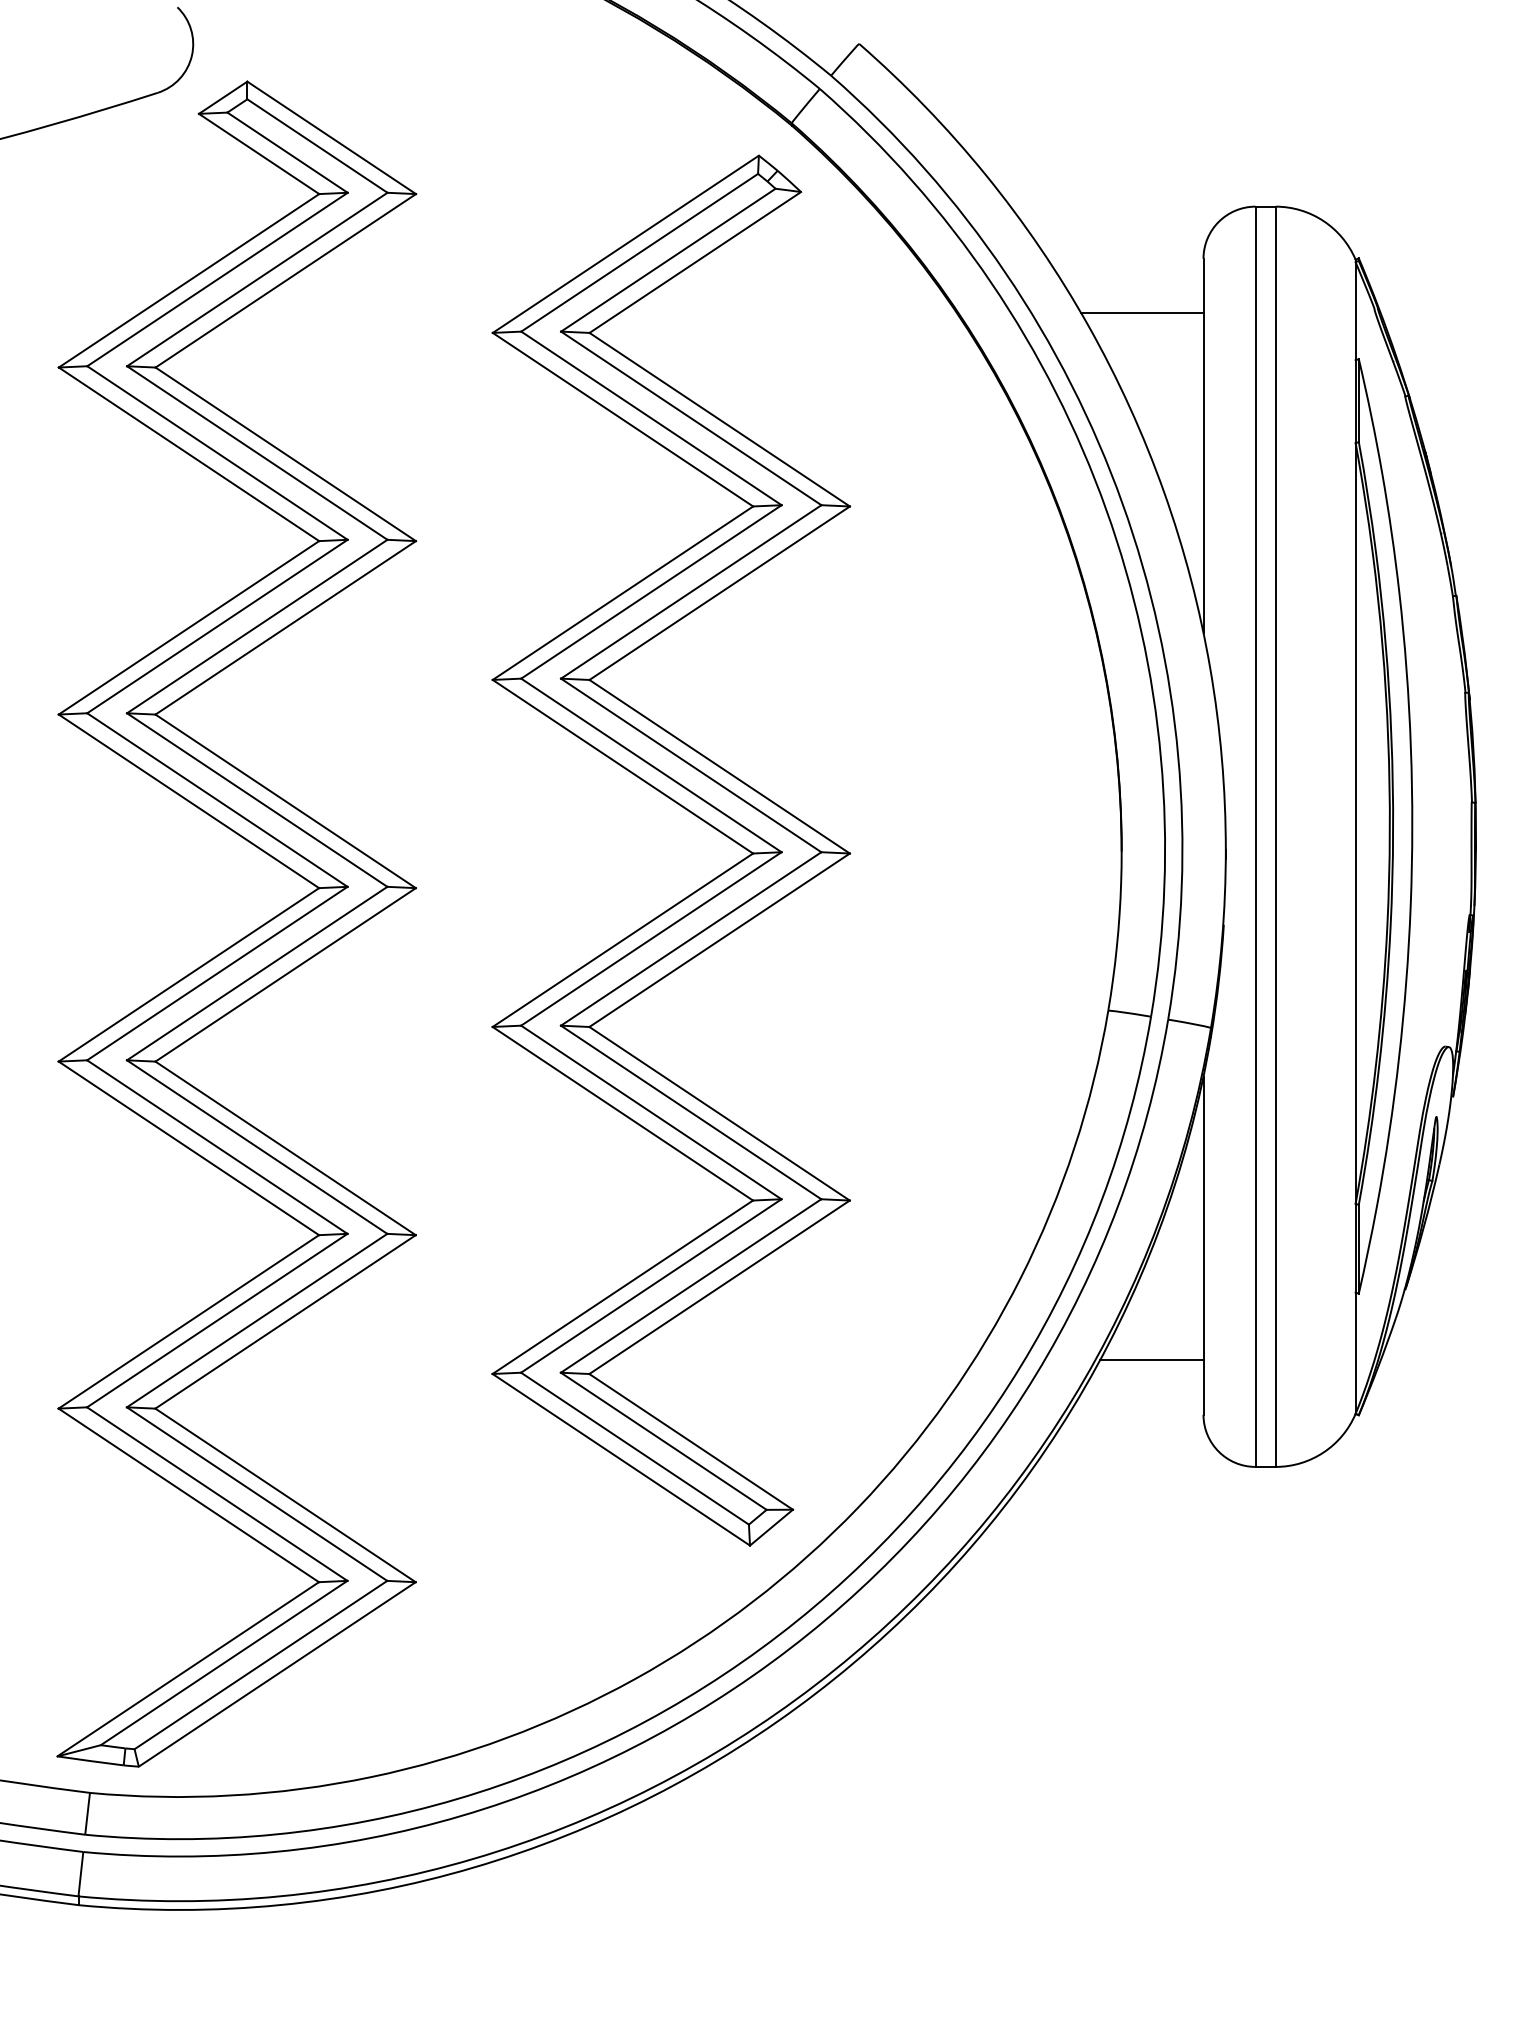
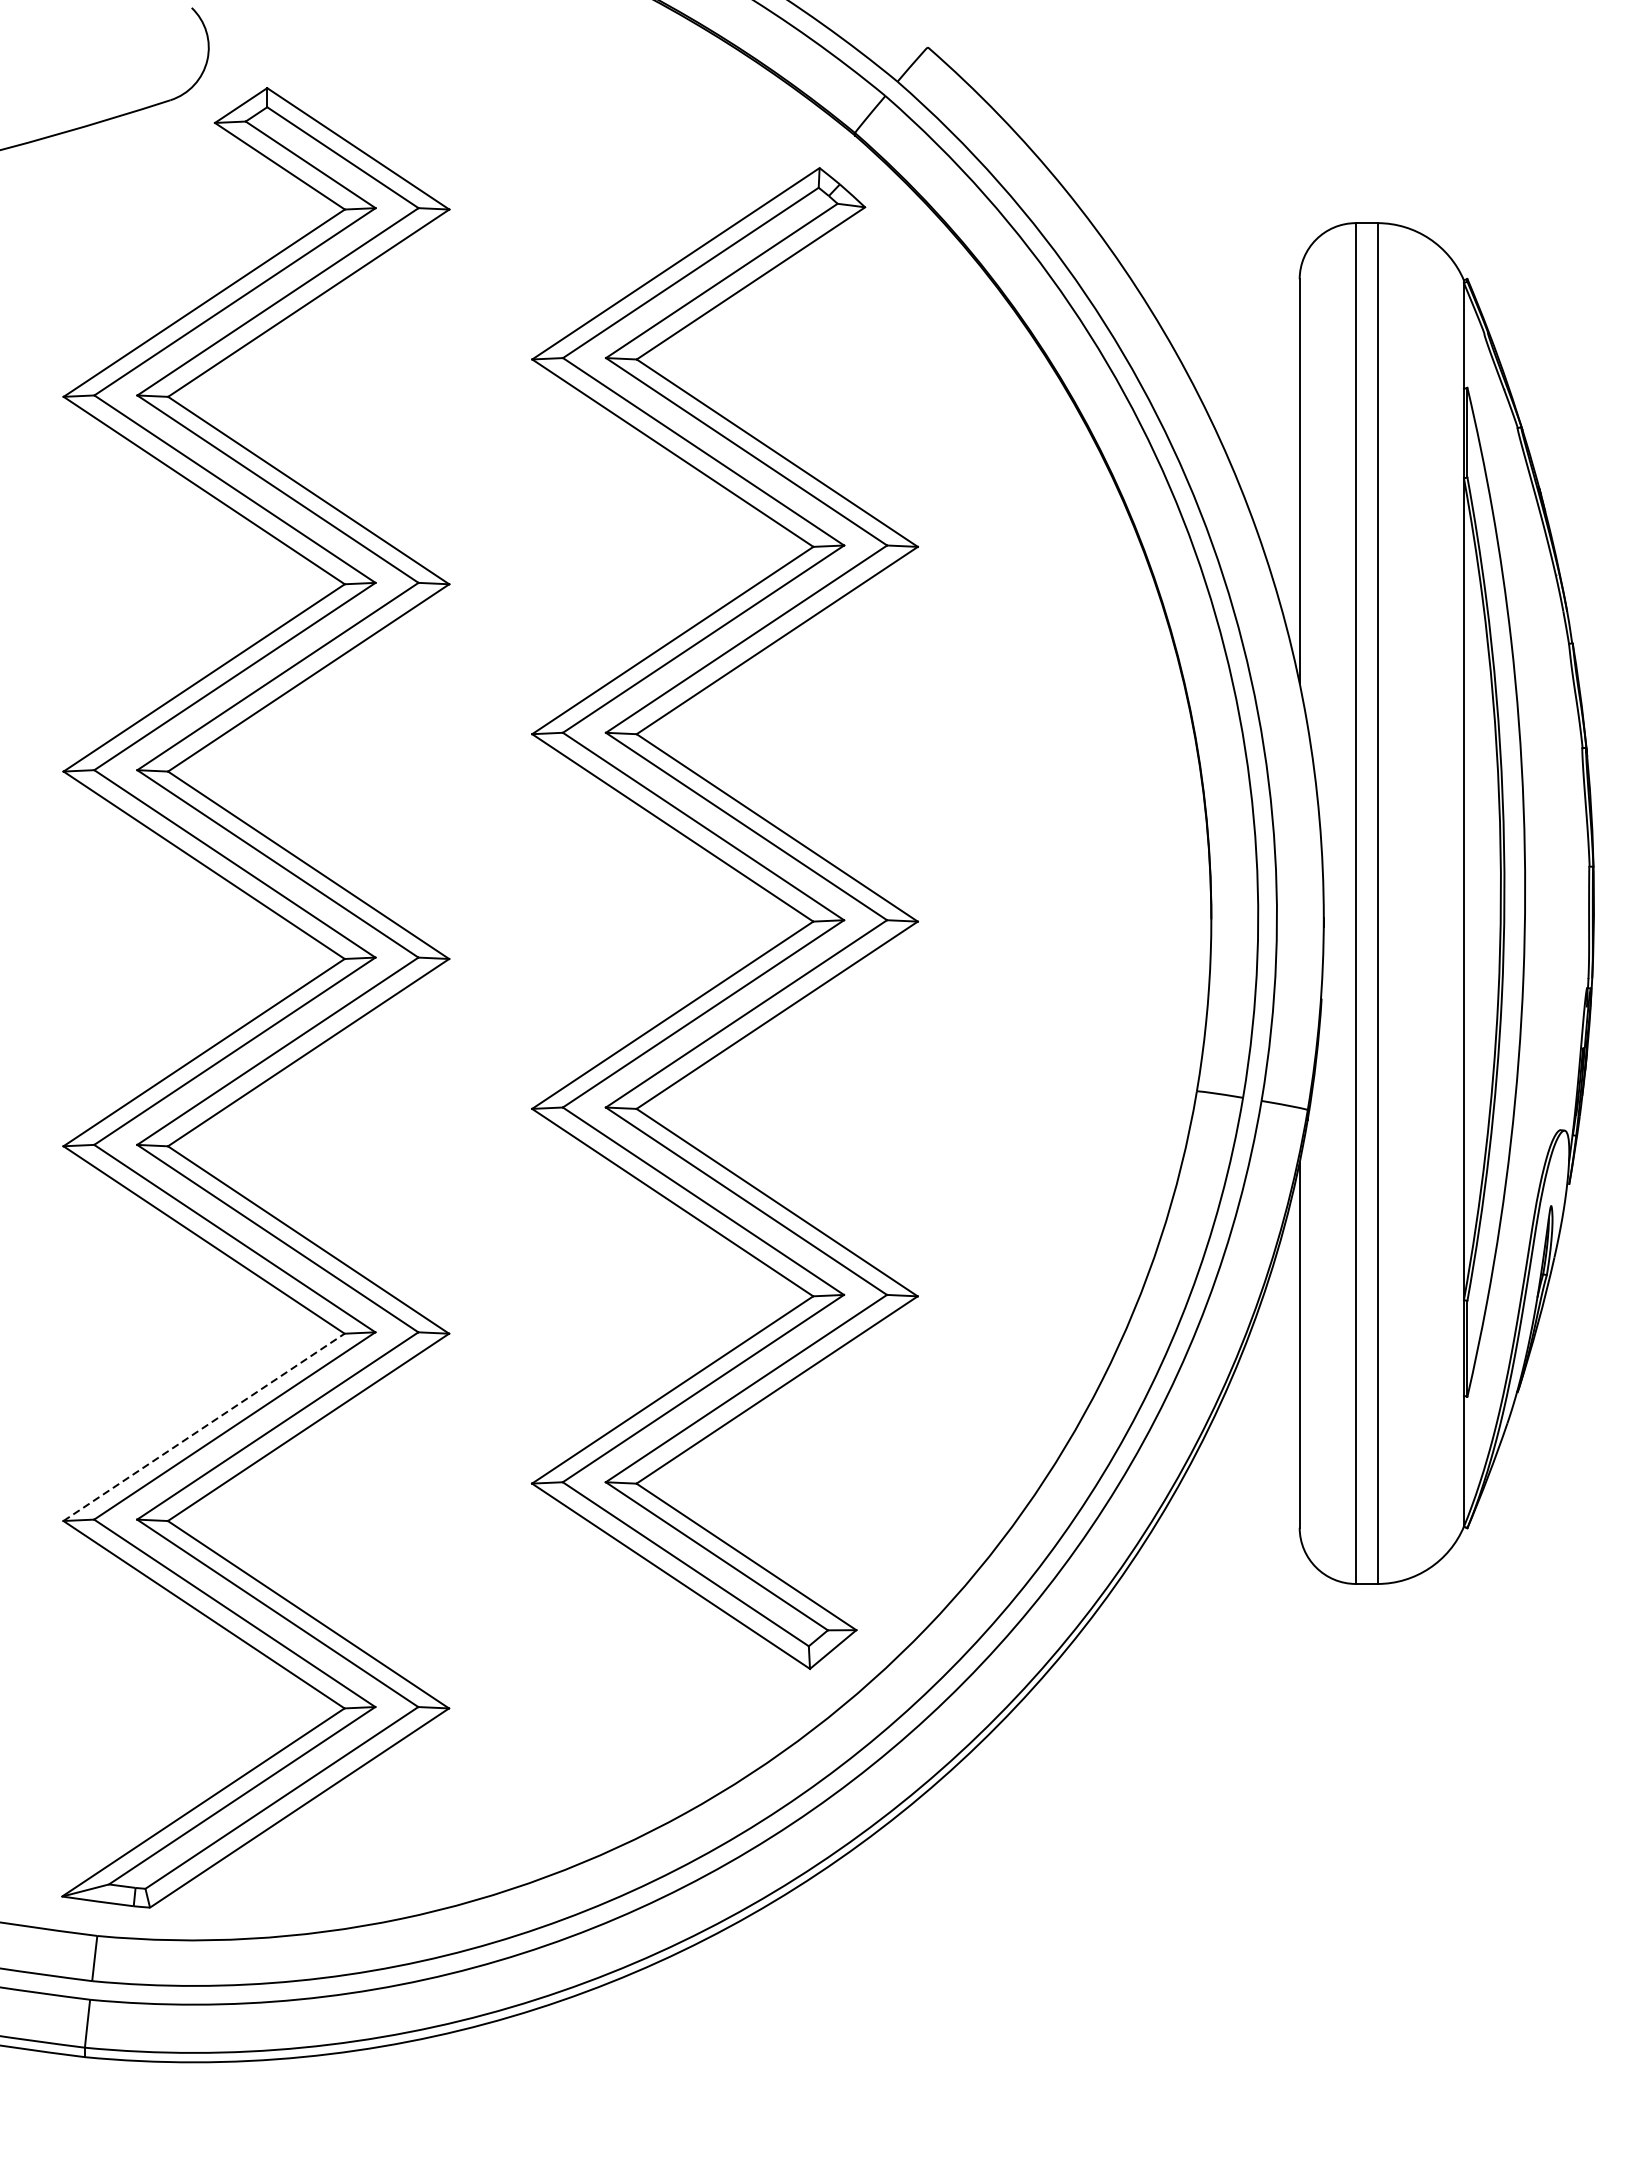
line: (1142, 313) -> (1233, 338), removed
line: (189, 1321) -> (204, 1426), solid -> dashed
line: (1151, 1360) -> (1243, 1469), removed

